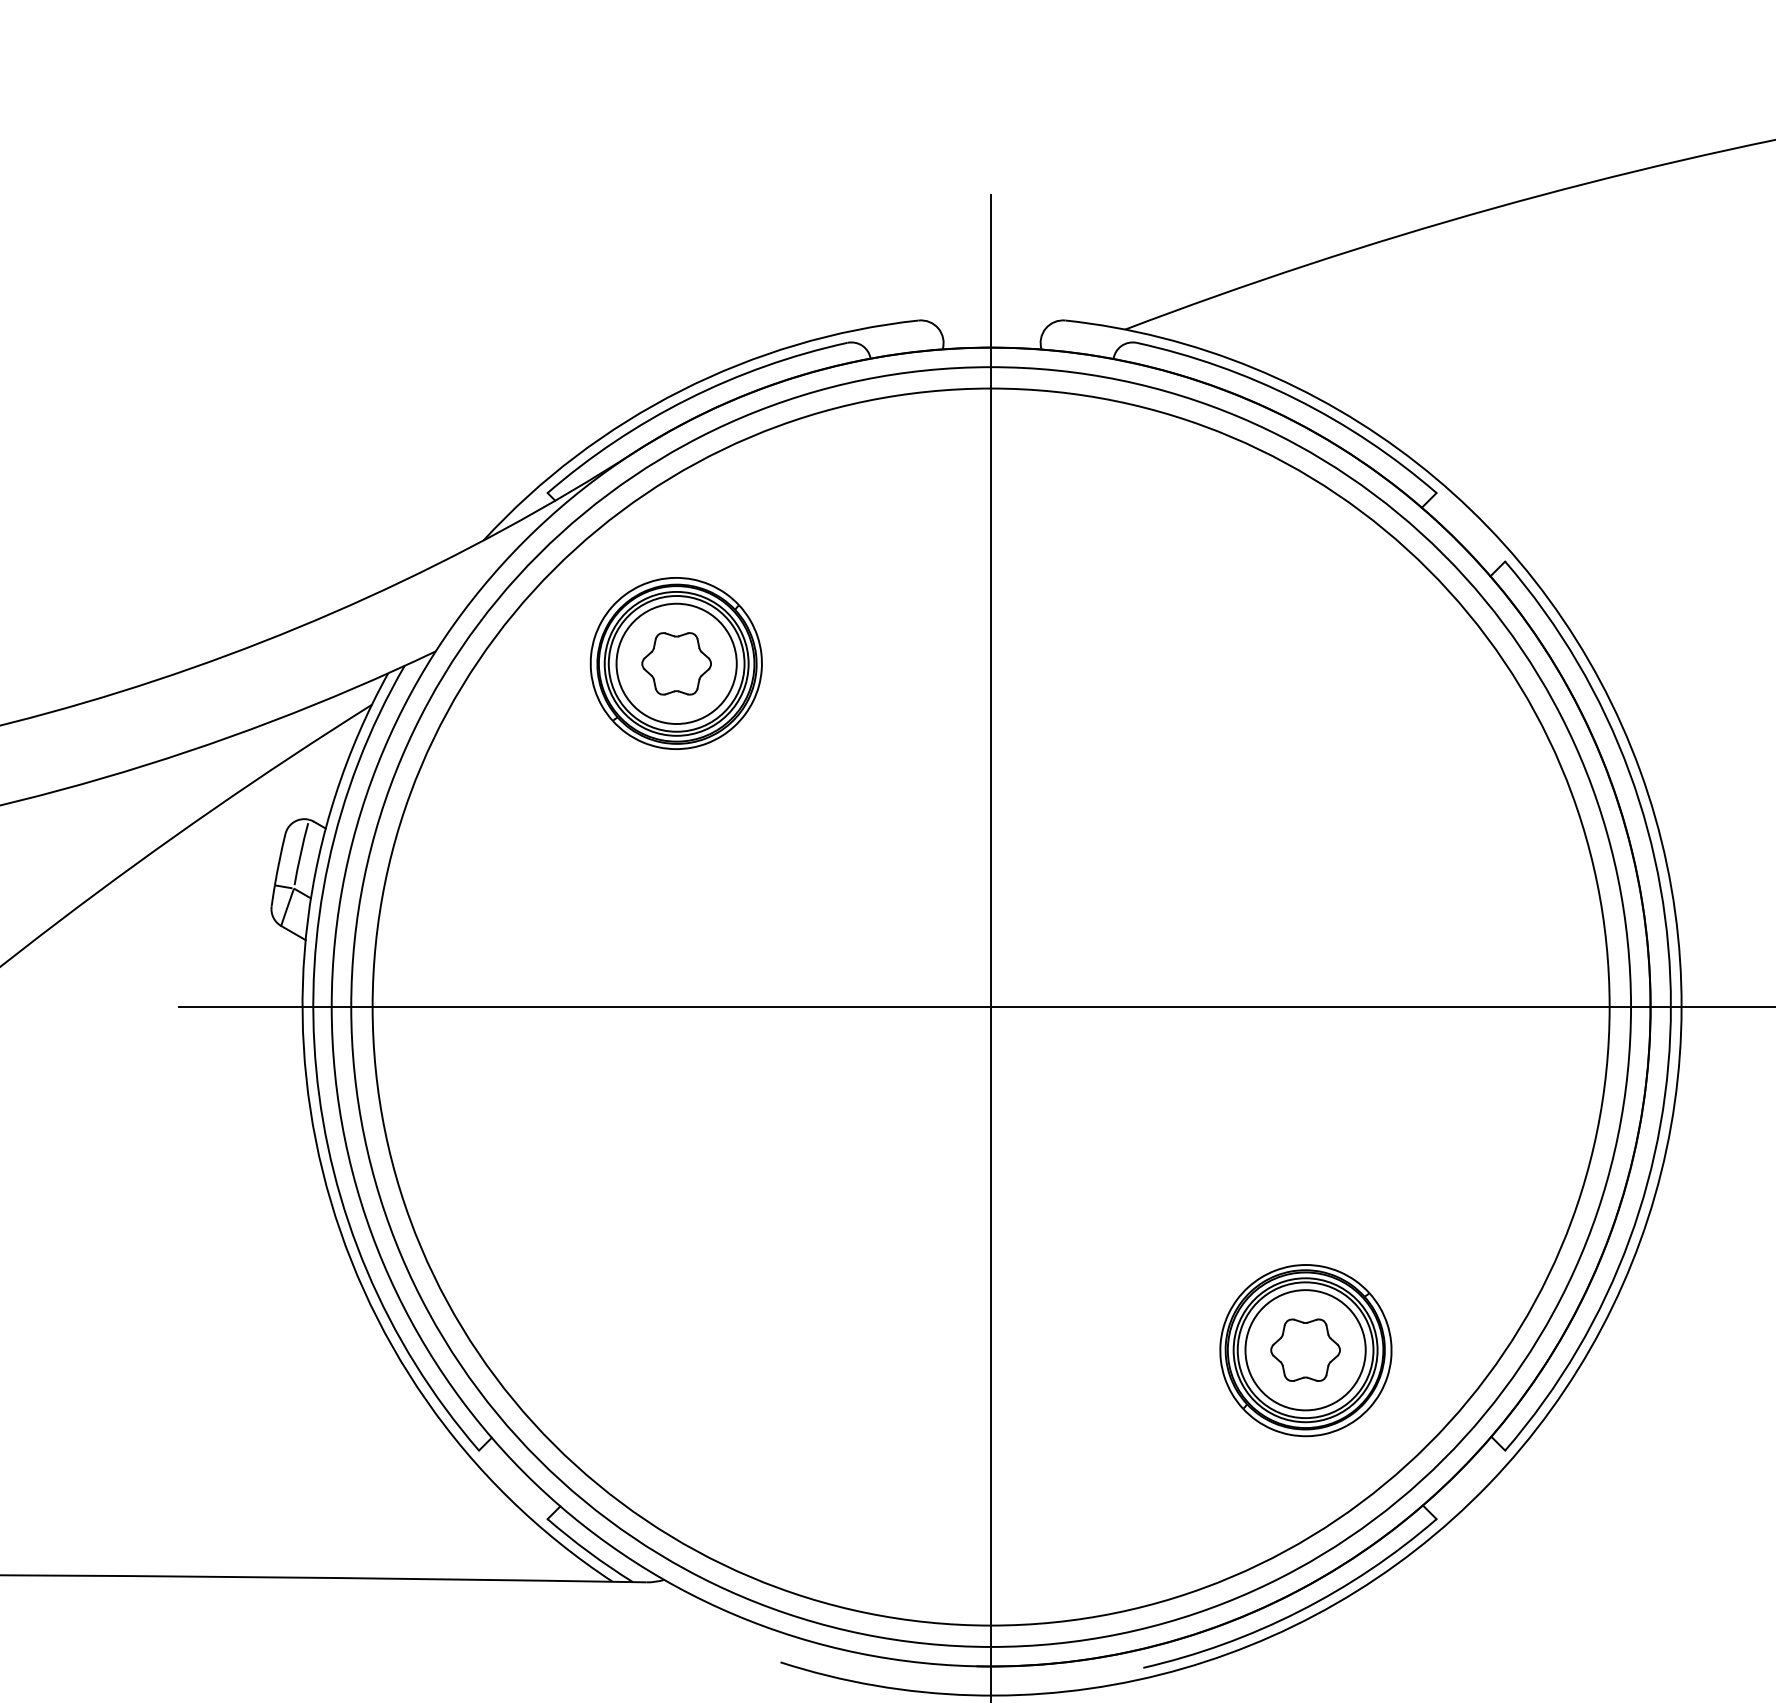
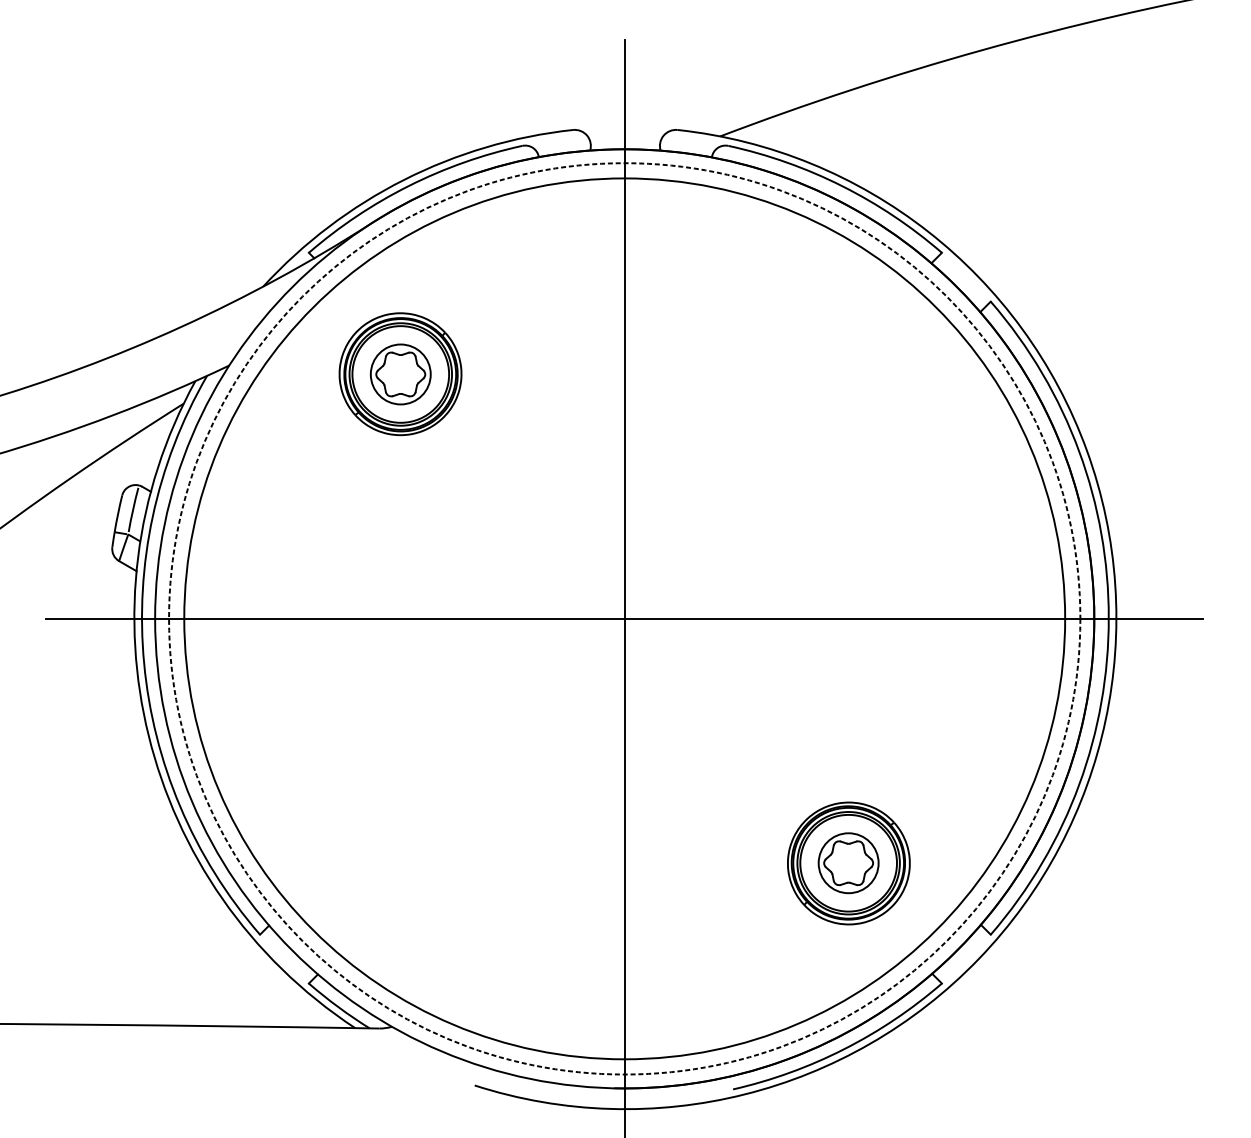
circle: (676, 663) -> (400, 374), size x0.7
circle: (991, 1006) -> (624, 618), solid -> dashed
circle: (1305, 1350) -> (848, 863), size x0.7

